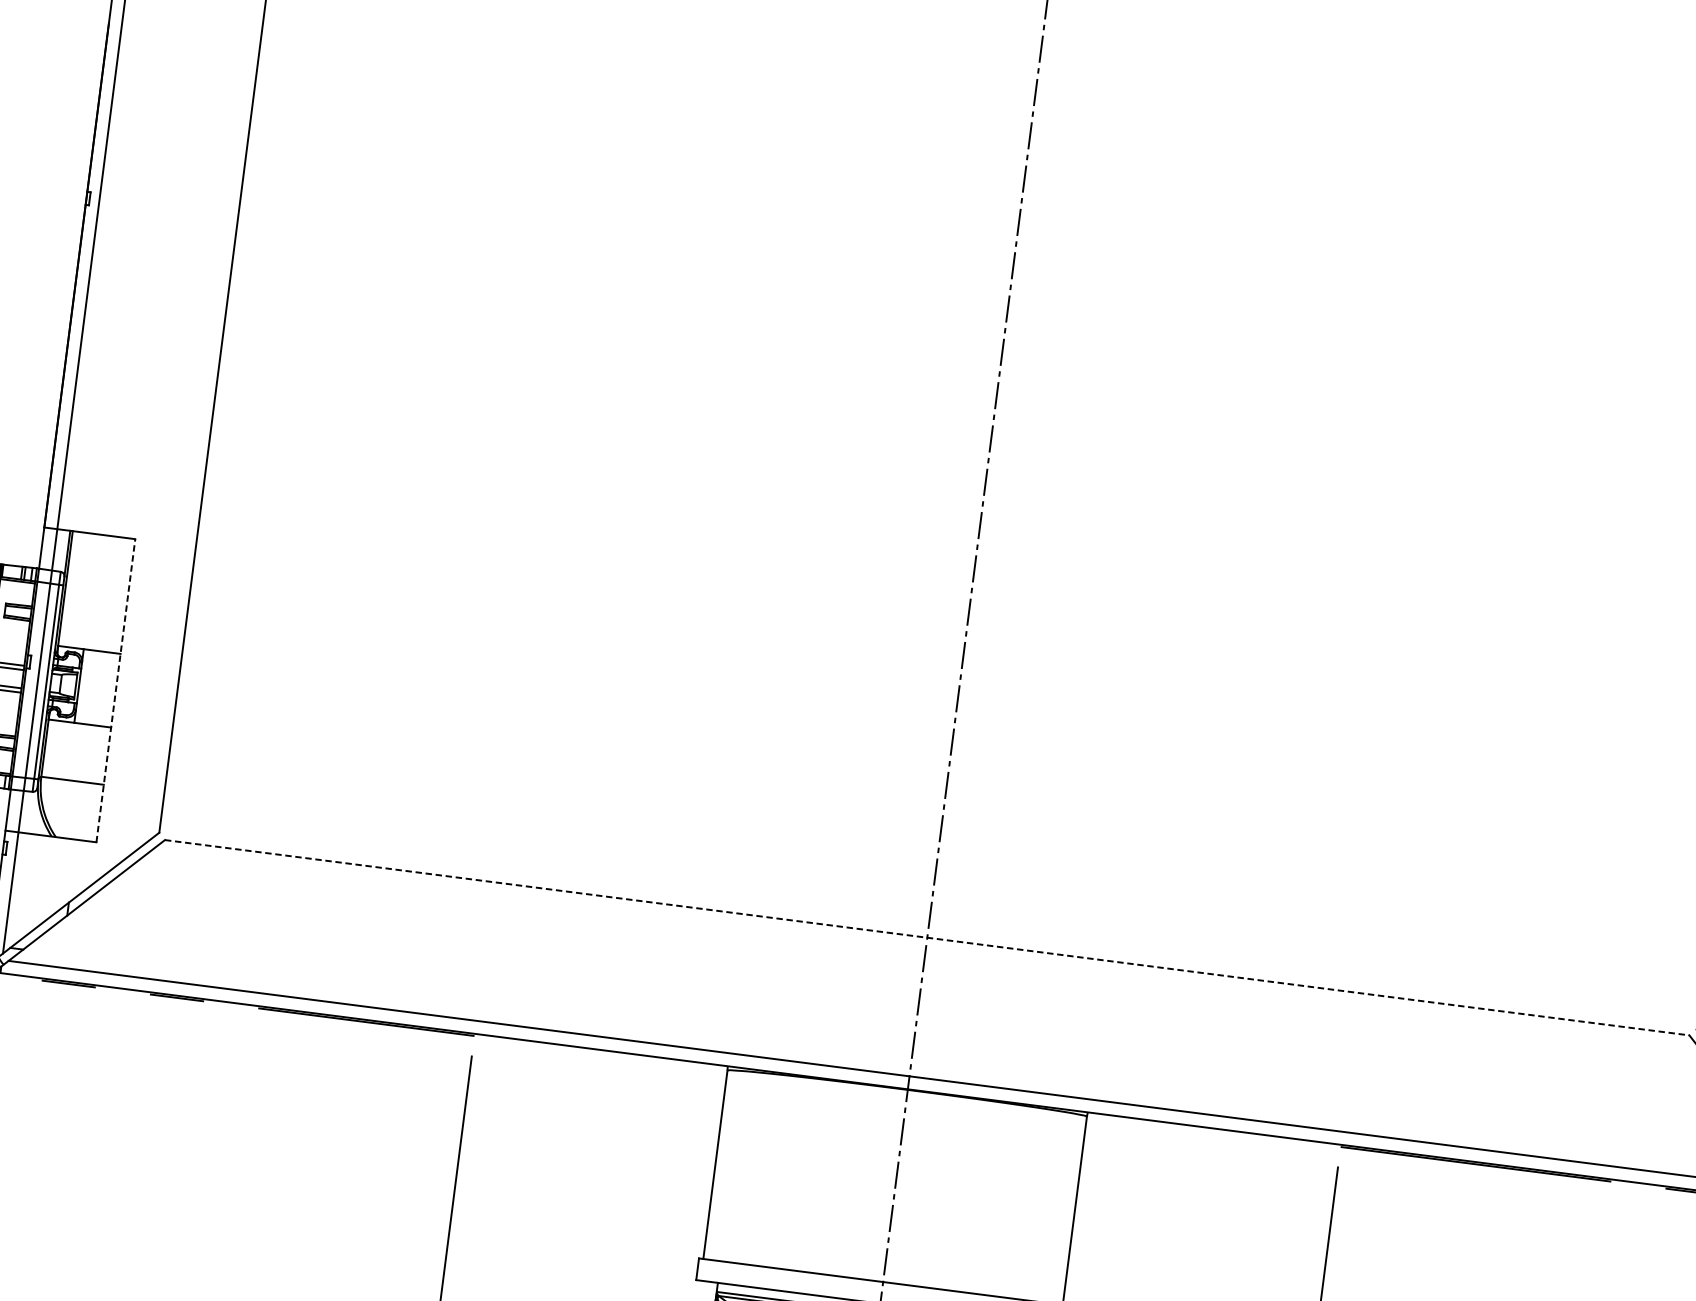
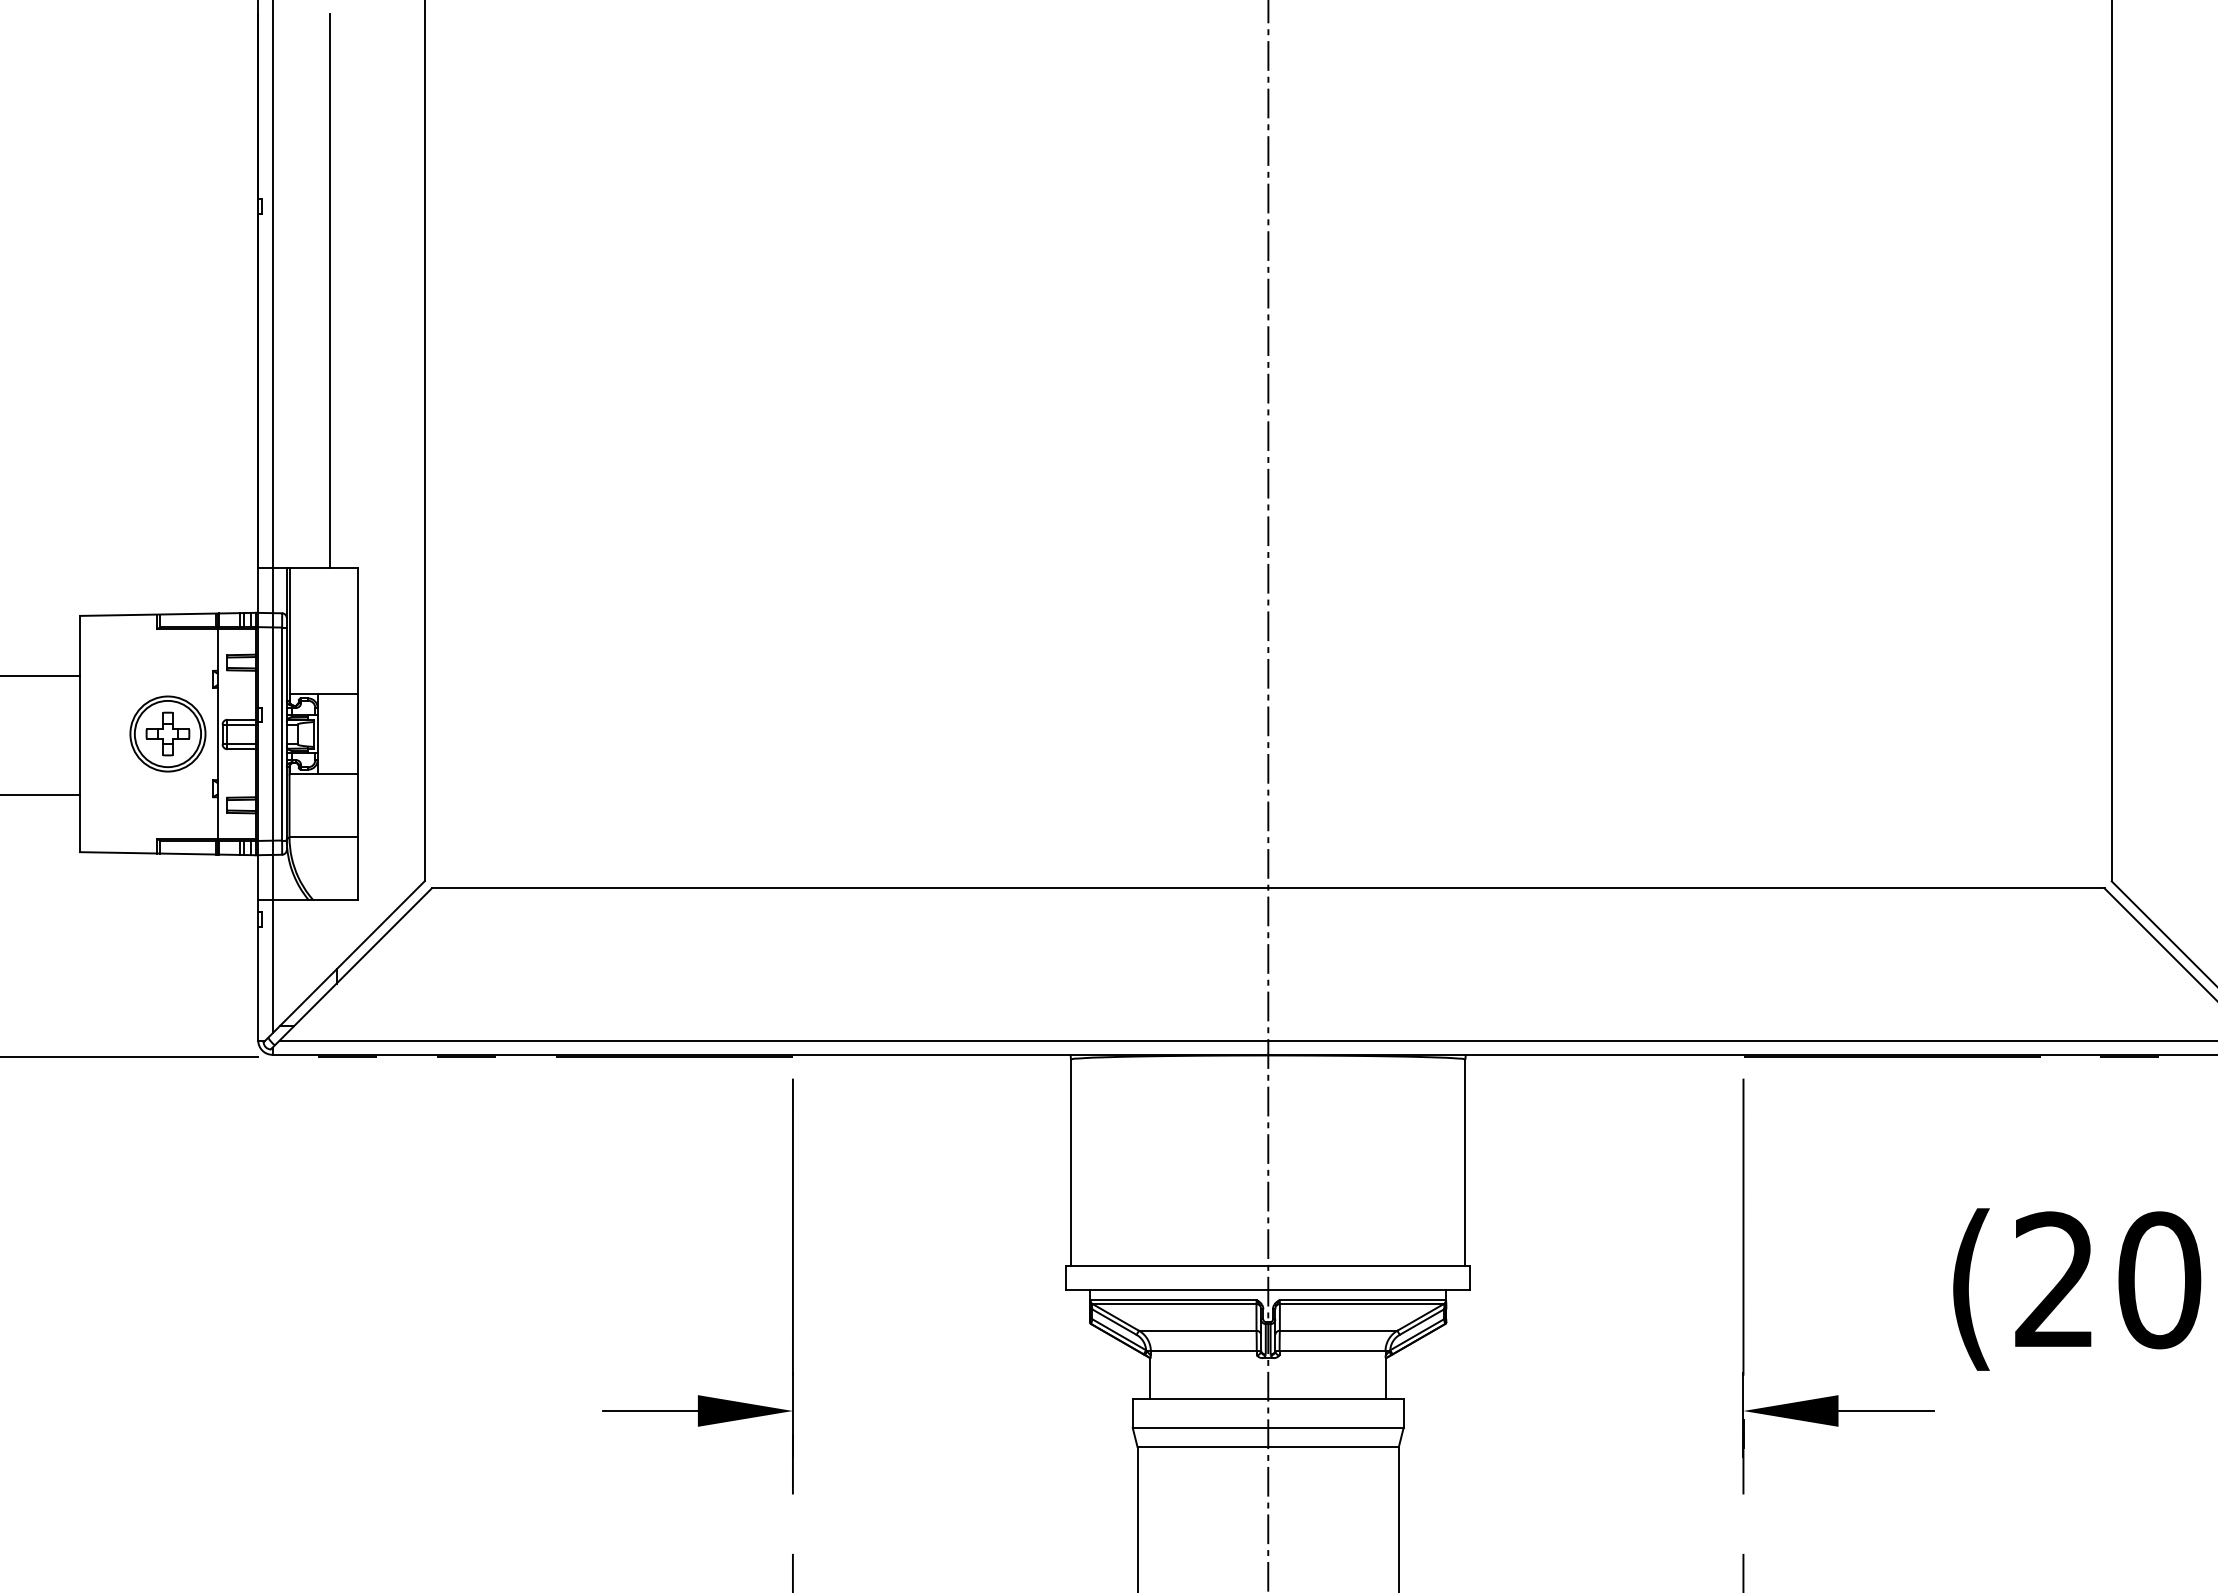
line: (141, 283) -> (329, 290), added
line: (116, 690) -> (358, 733), dashed -> solid
line: (927, 937) -> (1268, 888), dashed -> solid

